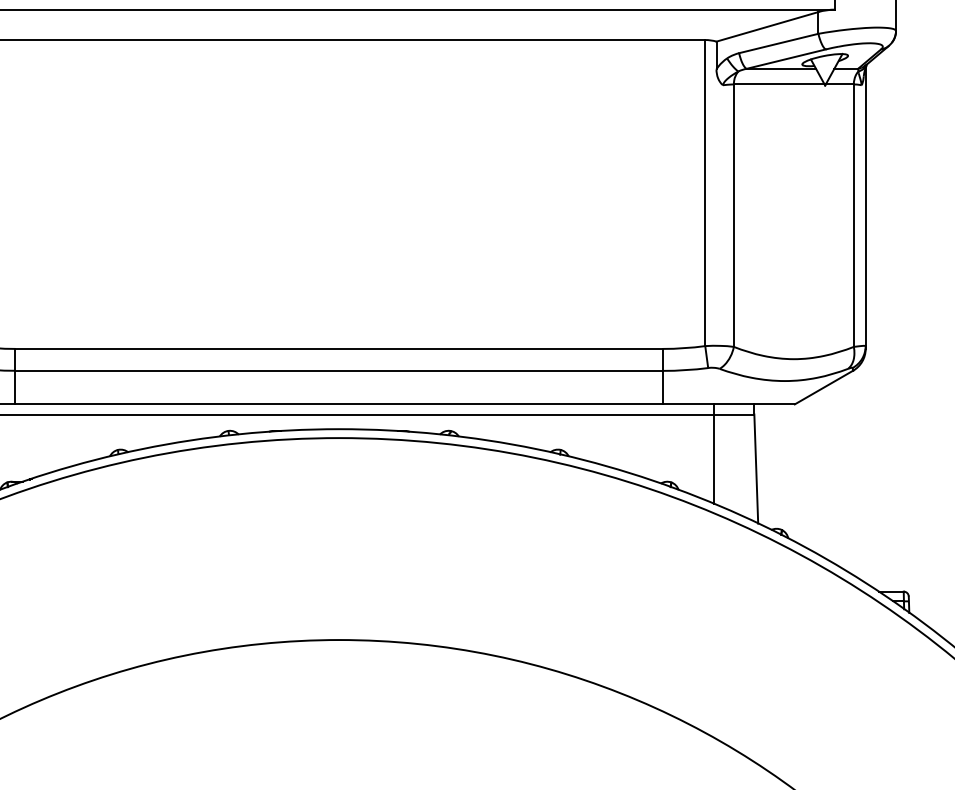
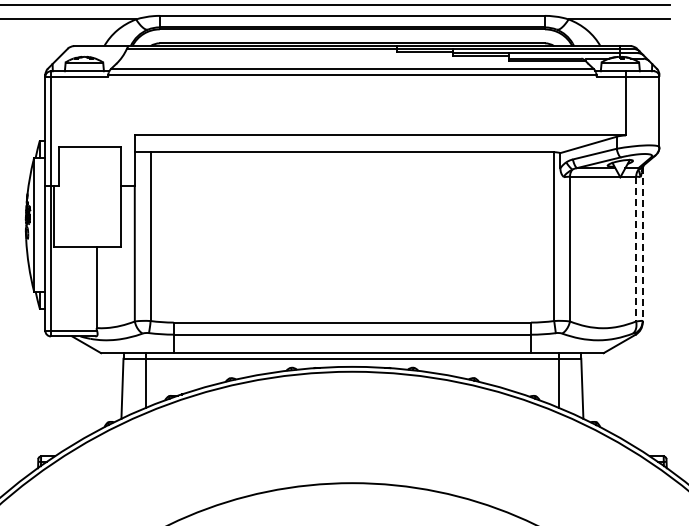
line: (865, 207) -> (642, 244), solid -> dashed
line: (854, 216) -> (636, 249), solid -> dashed

